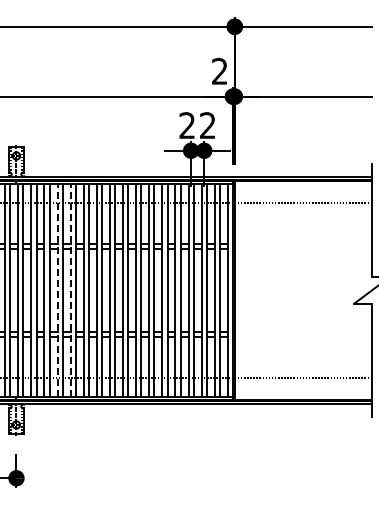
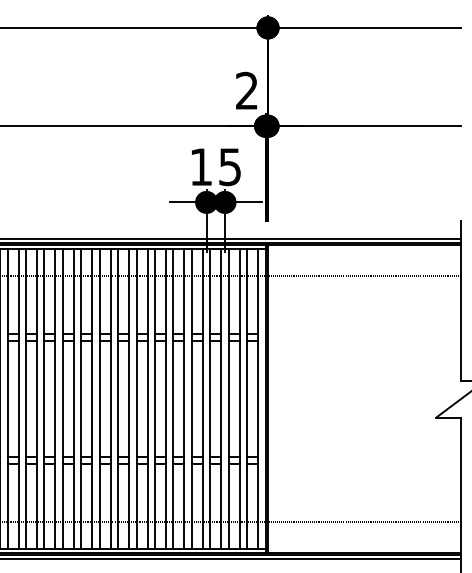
text: (197, 125) -> (215, 166), 22 -> 15
line: (57, 290) -> (18, 399), dashed -> solid
line: (70, 290) -> (36, 399), dashed -> solid

